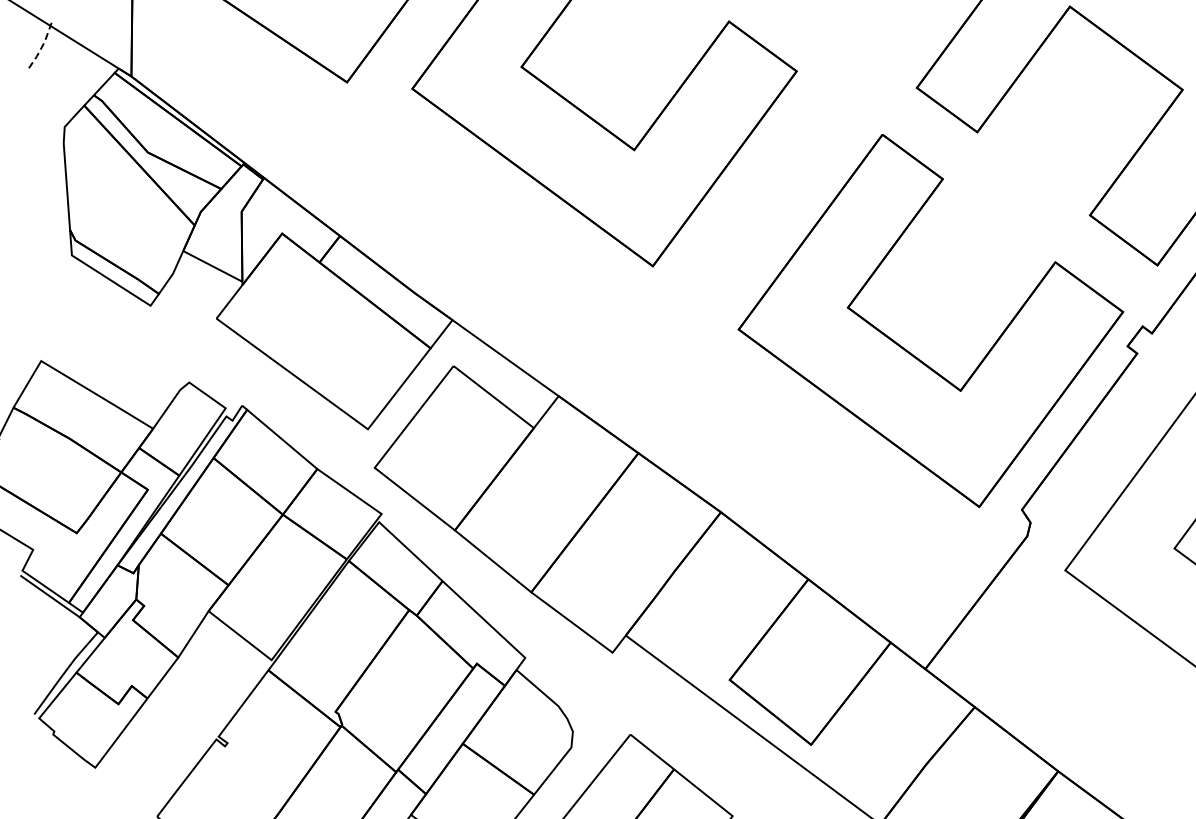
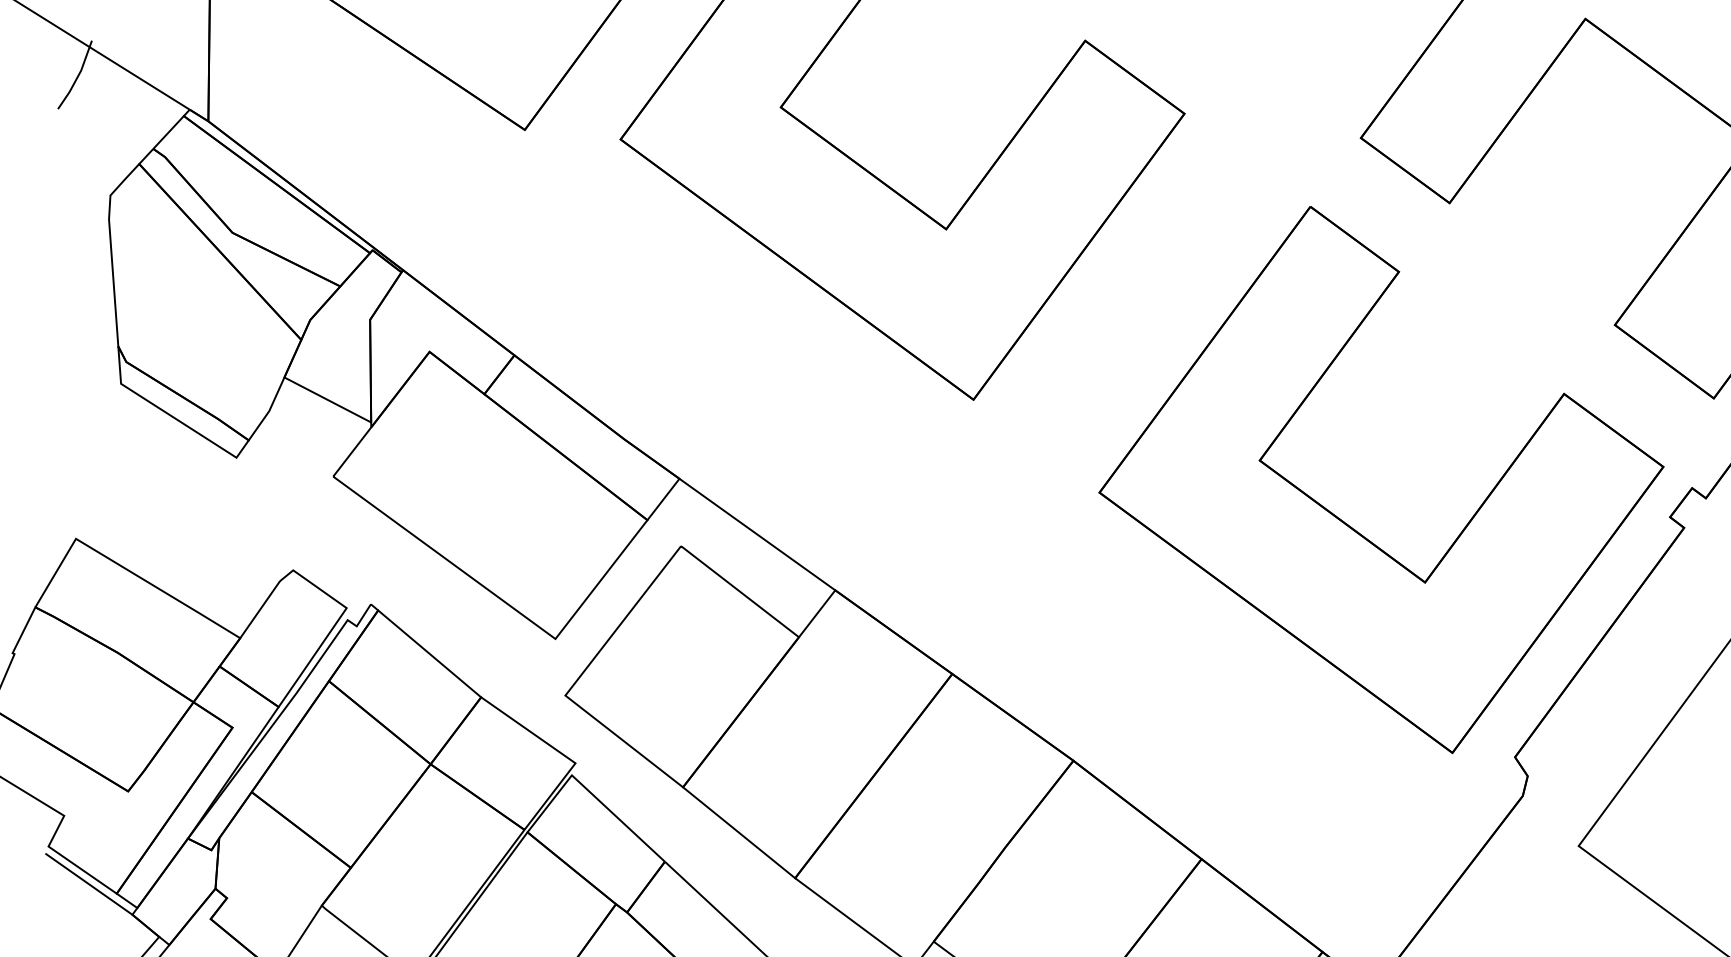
line: (42, 46) -> (77, 77), dashed -> solid

